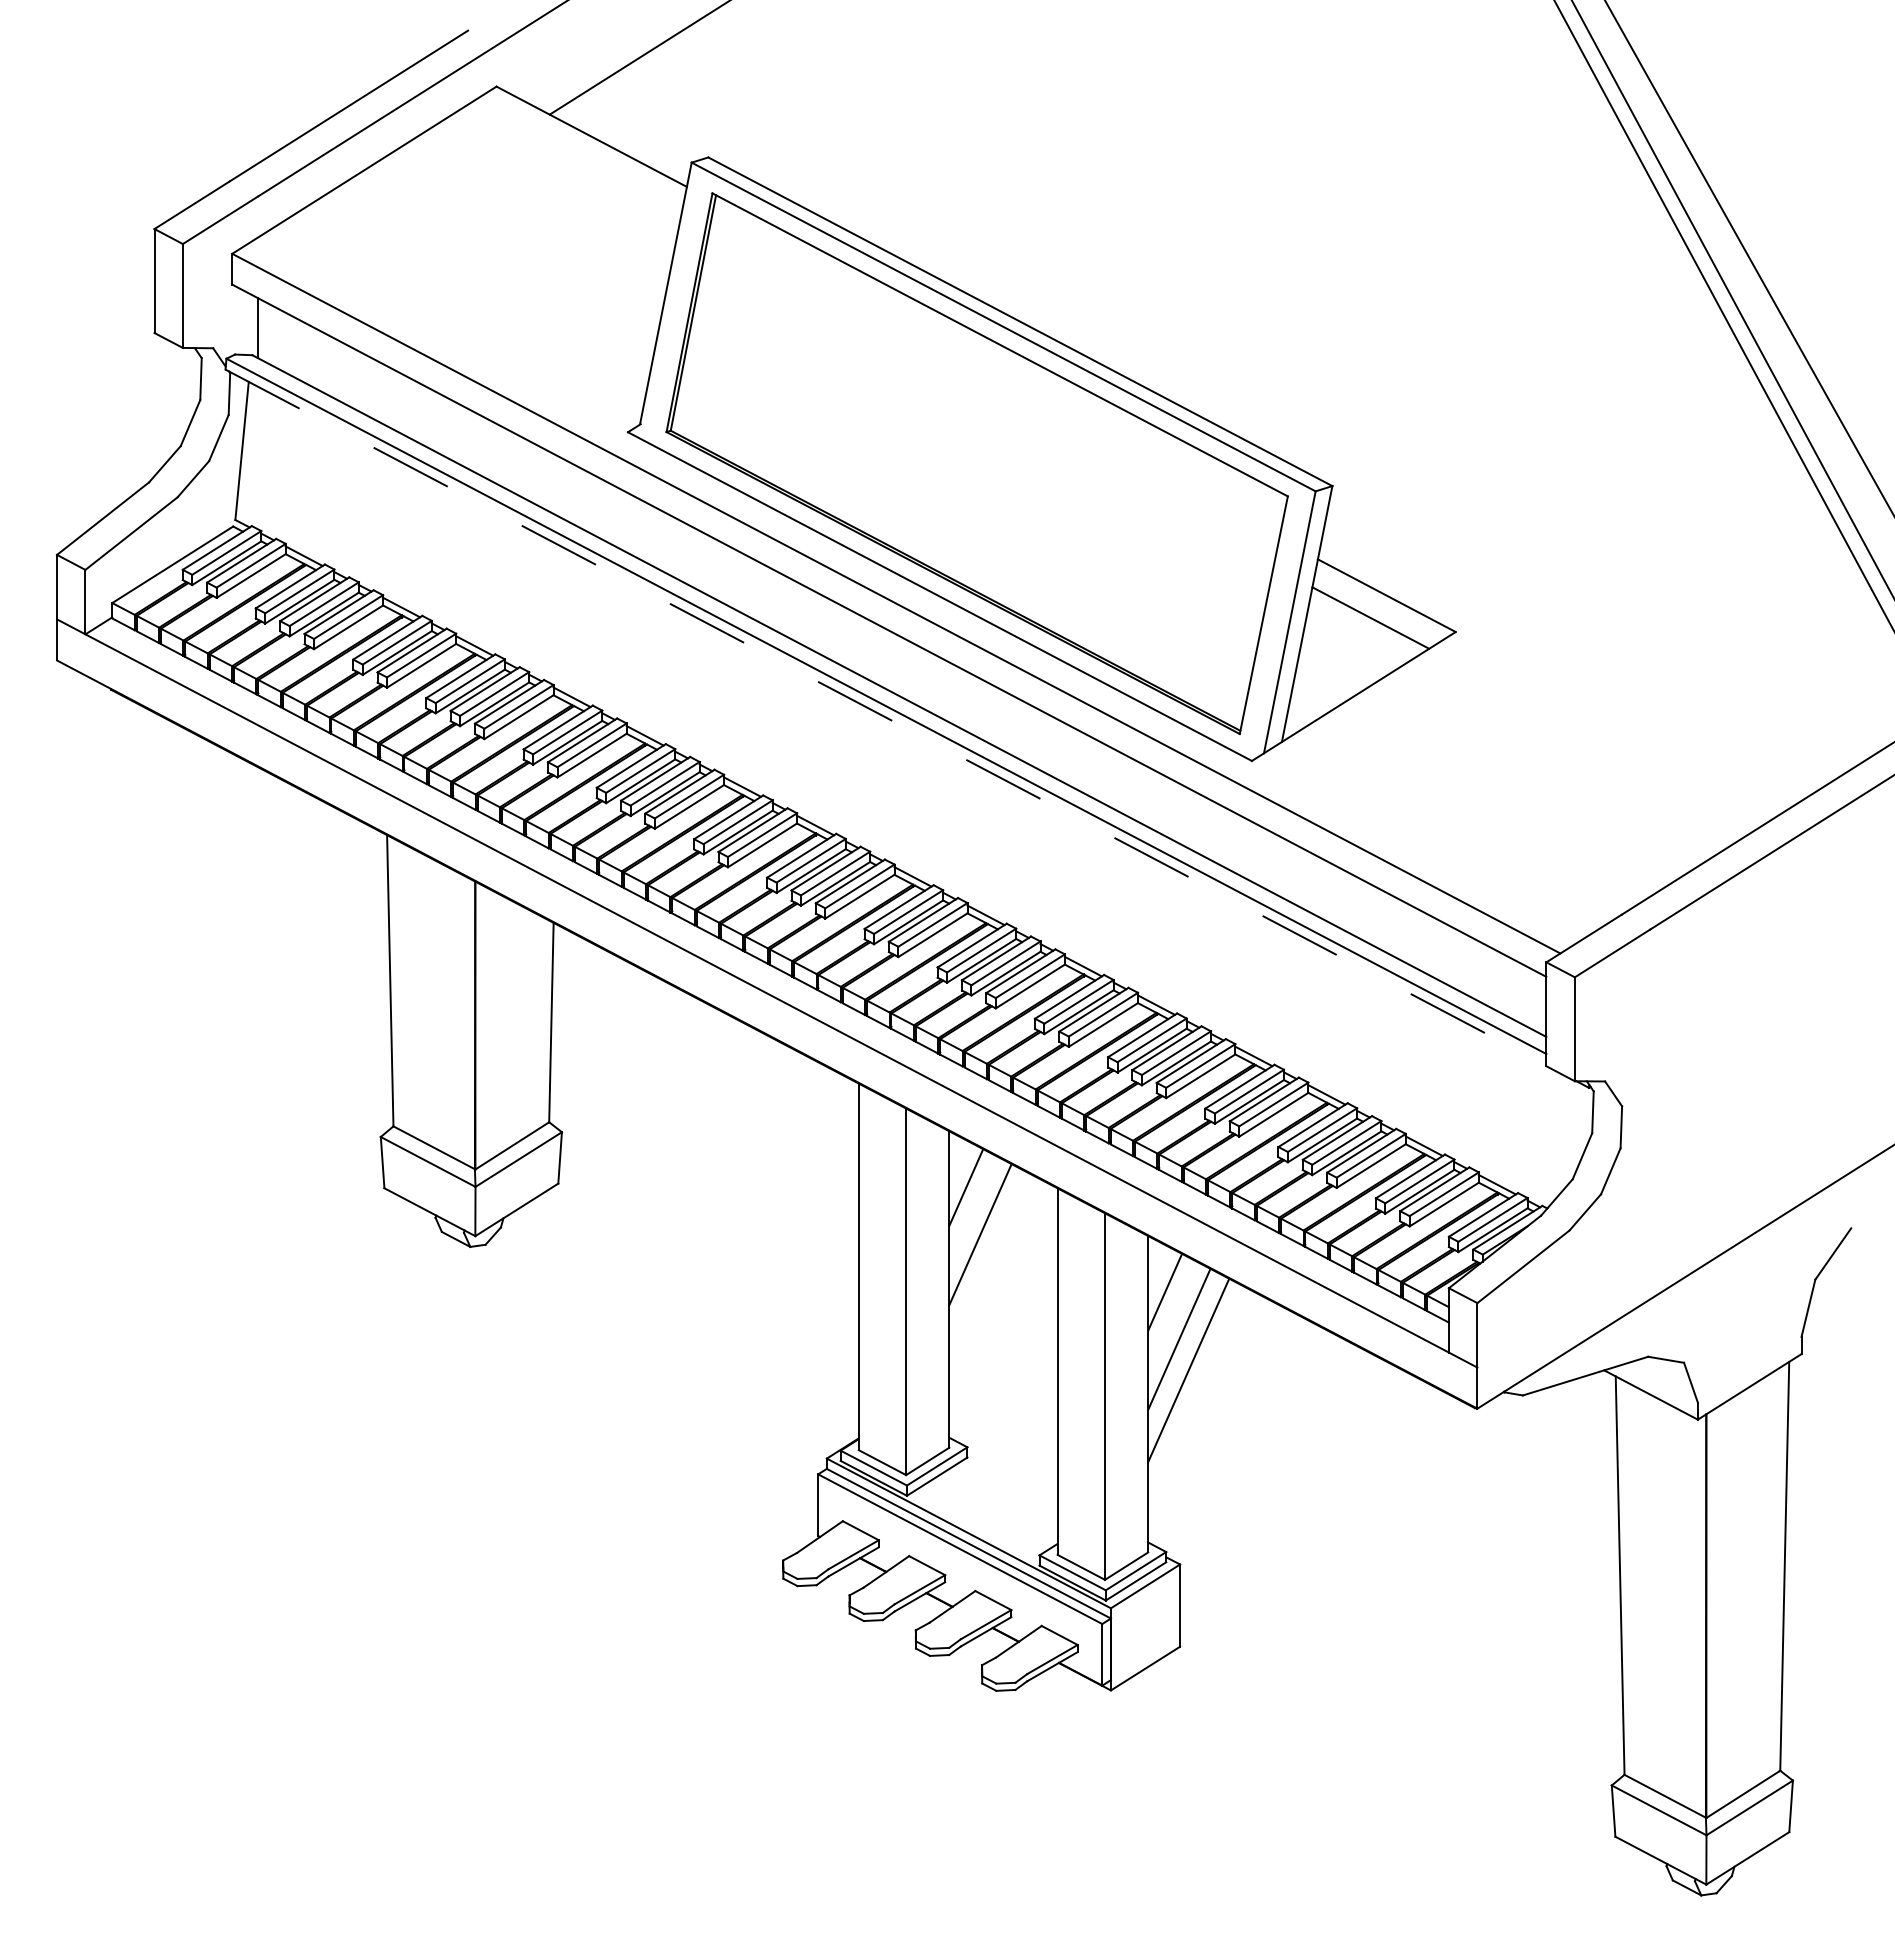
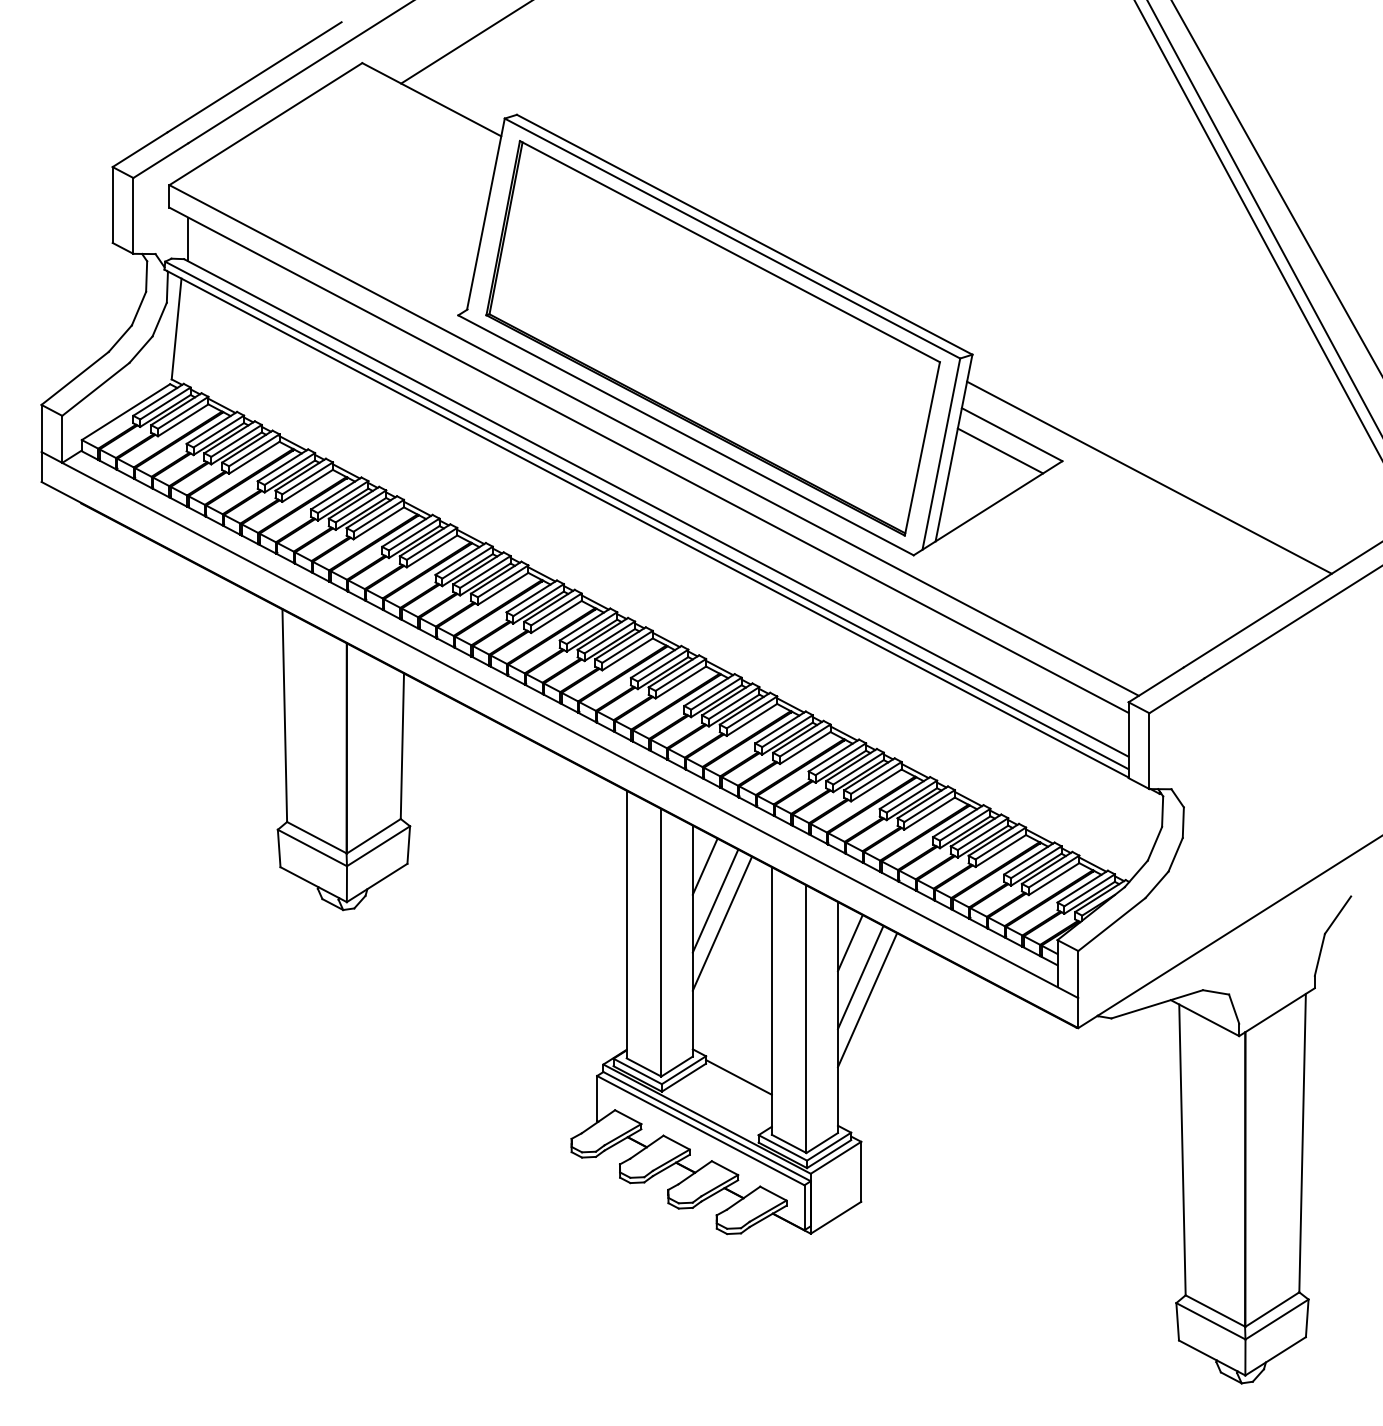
line: (1574, 654) -> (1149, 477), added
line: (886, 717) -> (646, 523), dashed -> solid
line: (989, 1265) -> (722, 923), added
line: (1012, 1476) -> (738, 1077), added

